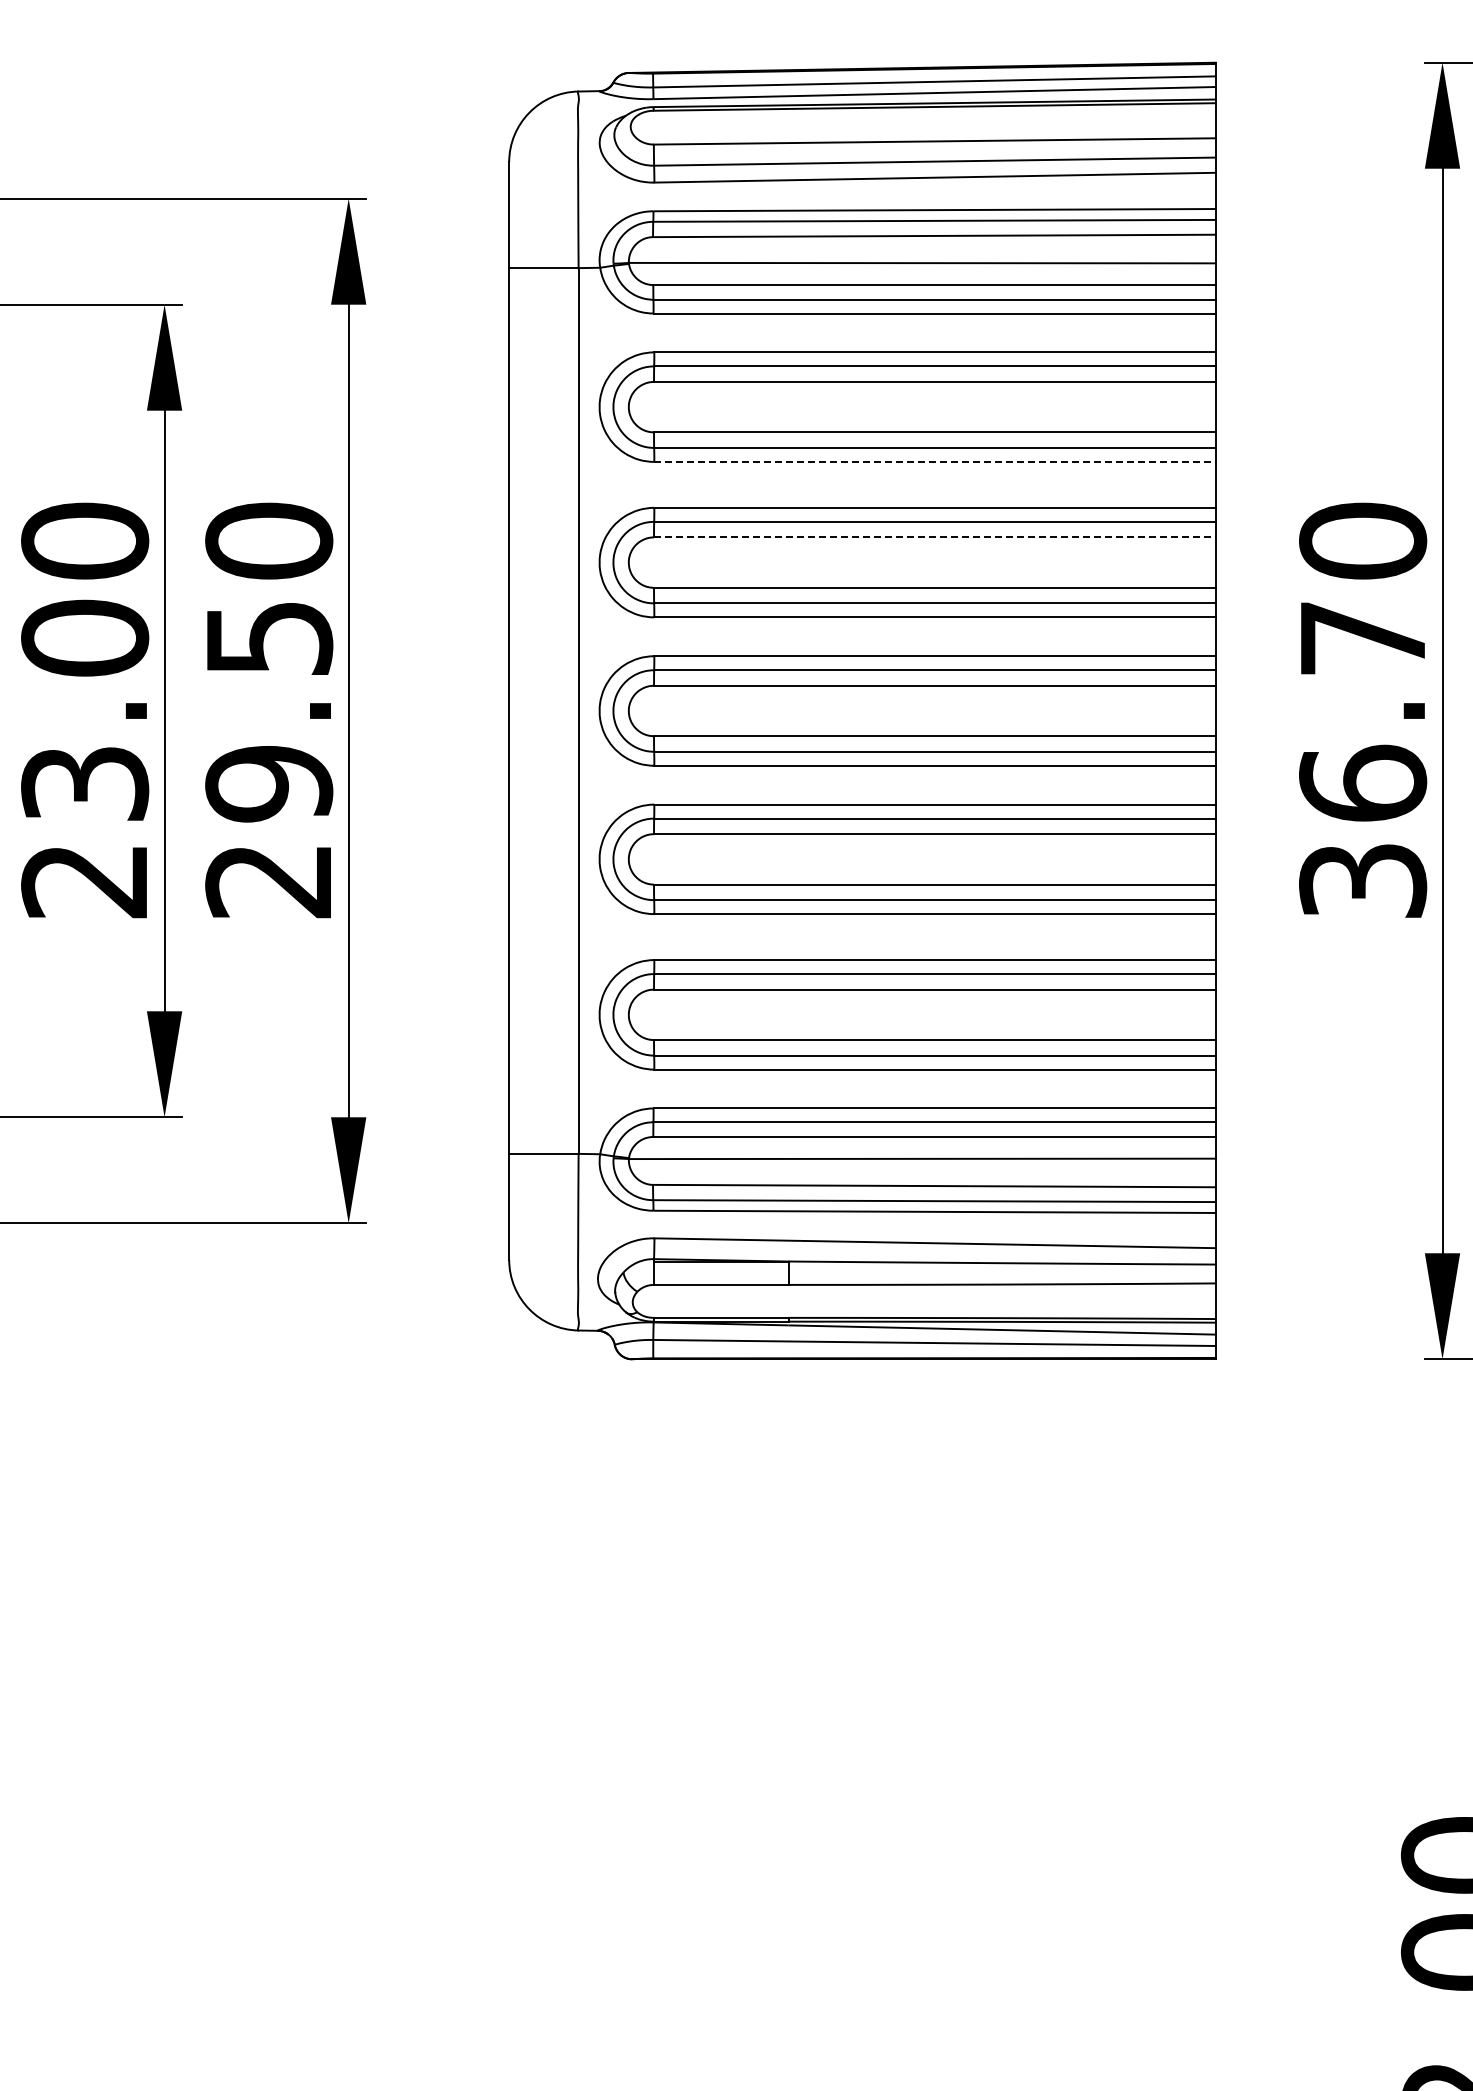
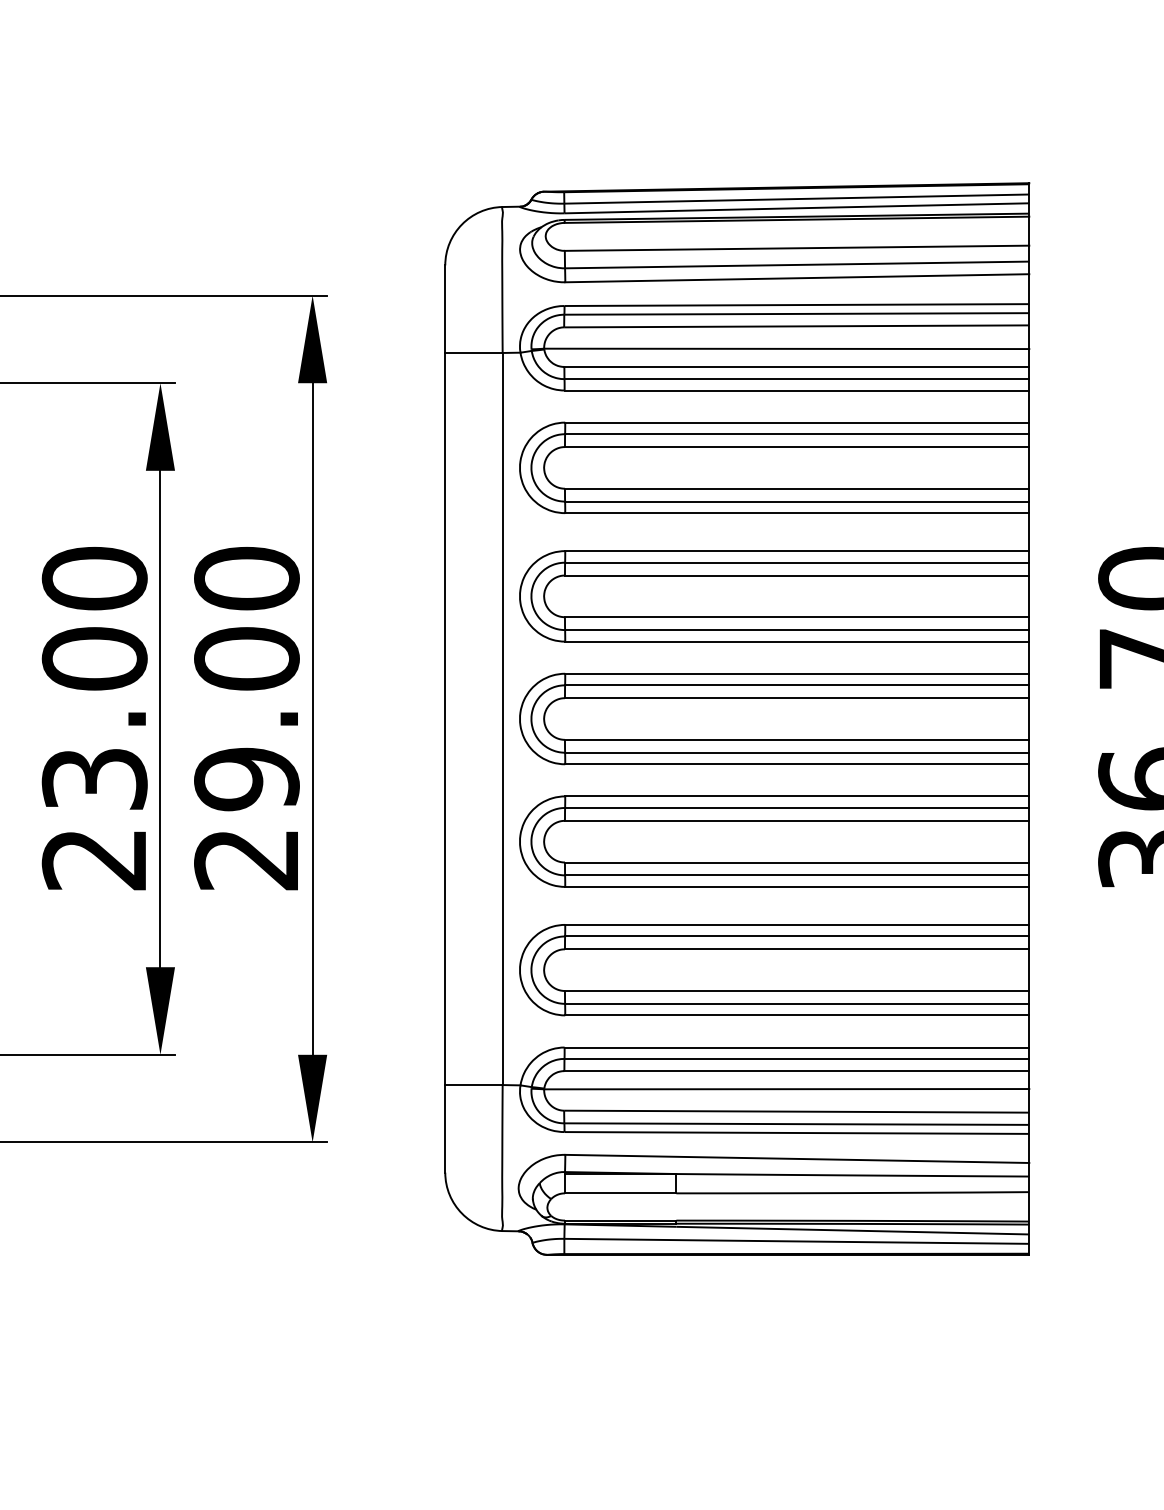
line: (935, 461) -> (797, 512), dashed -> solid
line: (934, 537) -> (796, 575), dashed -> solid
text: (269, 637) -> (247, 658), 29.50 -> 29.00

